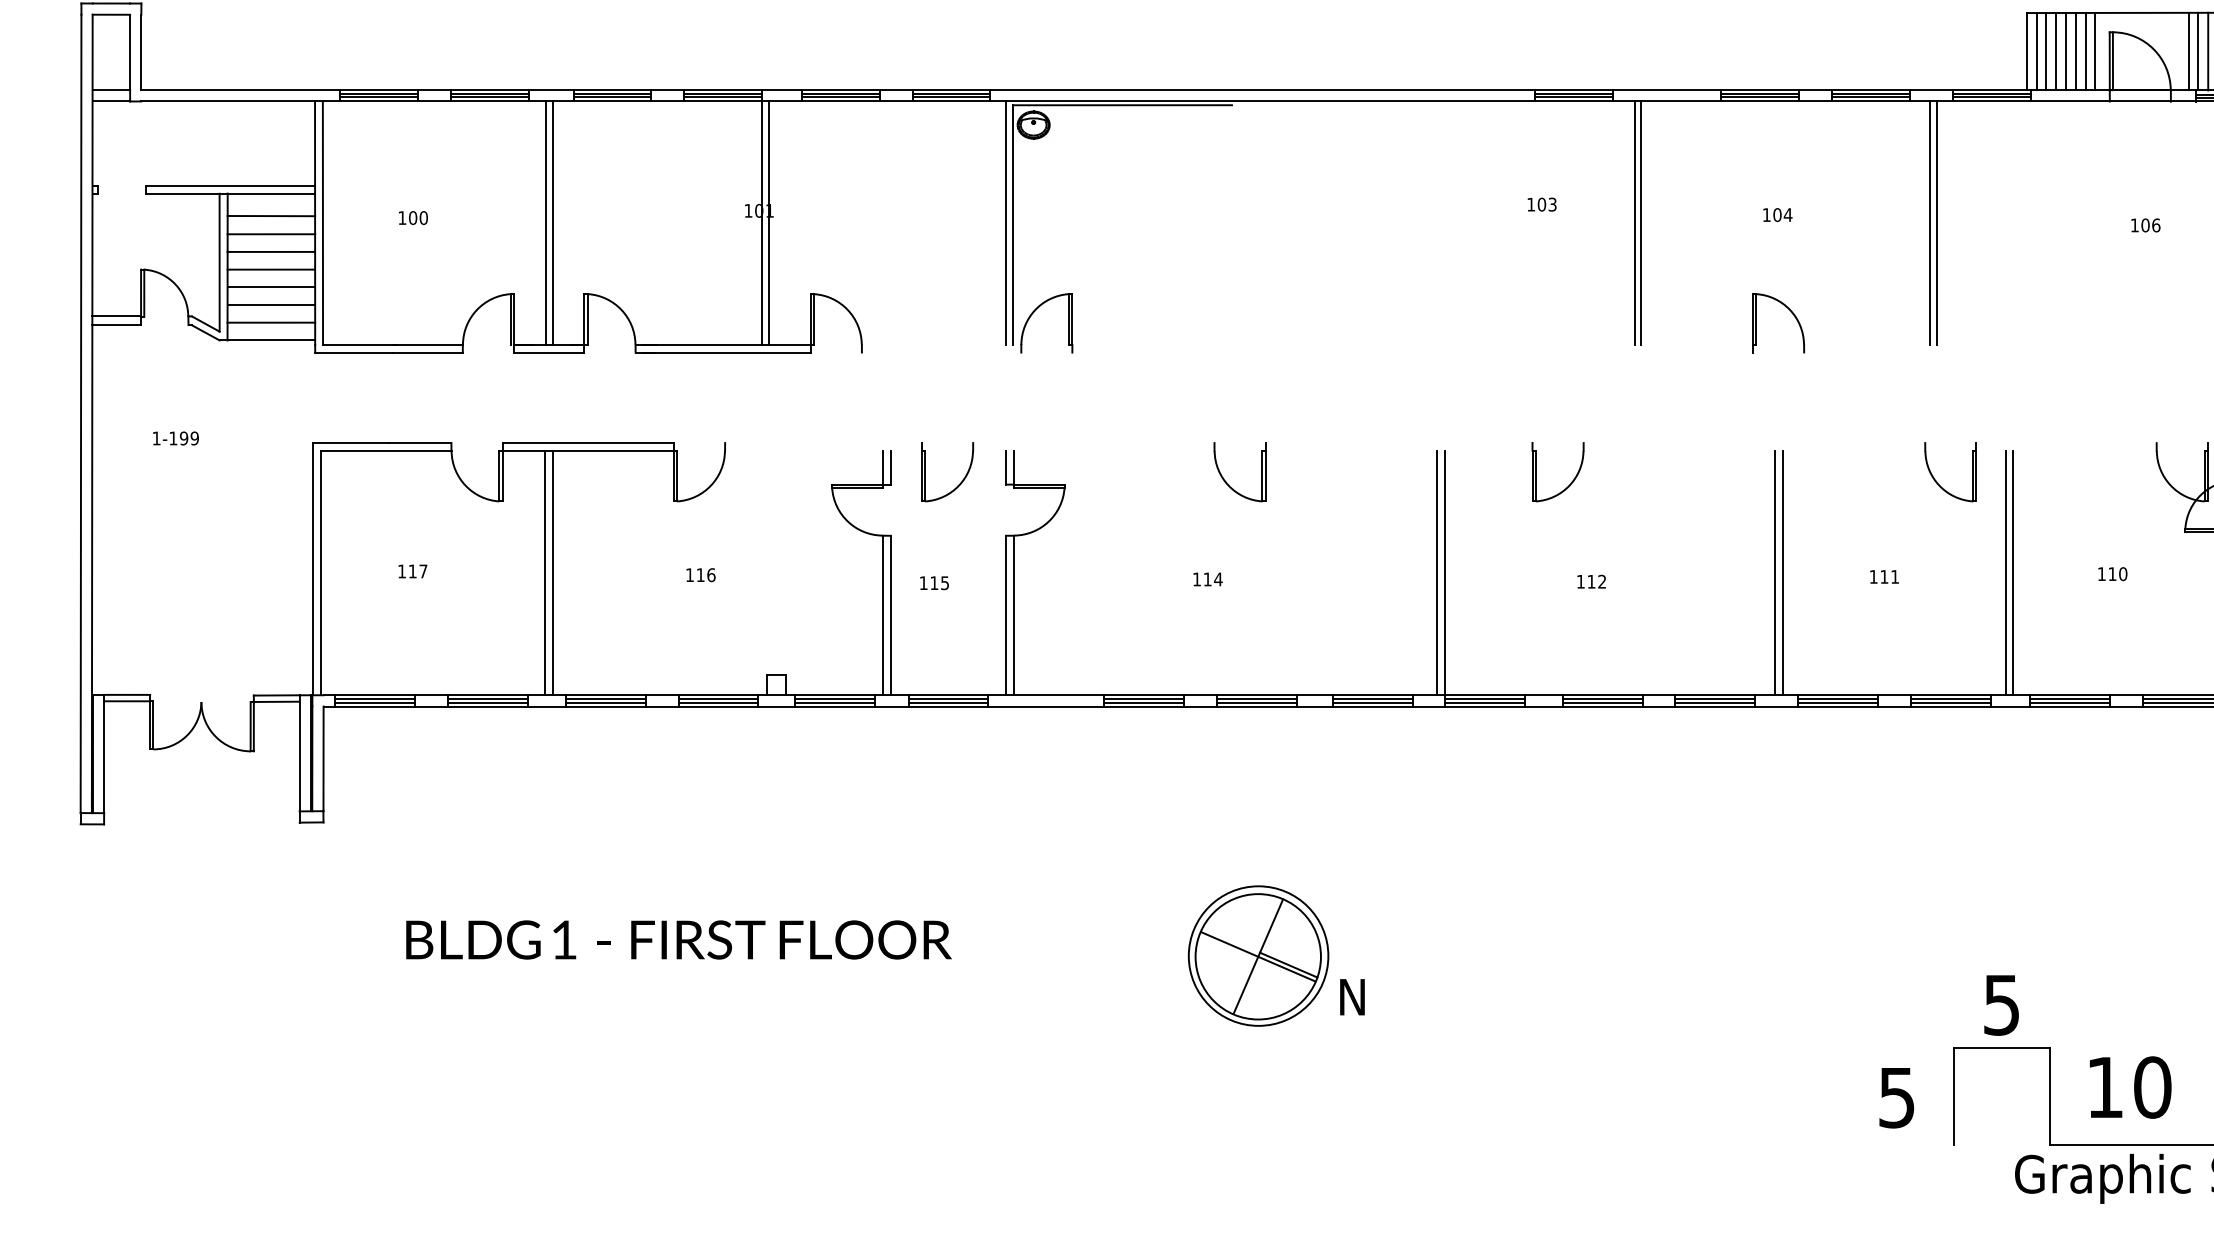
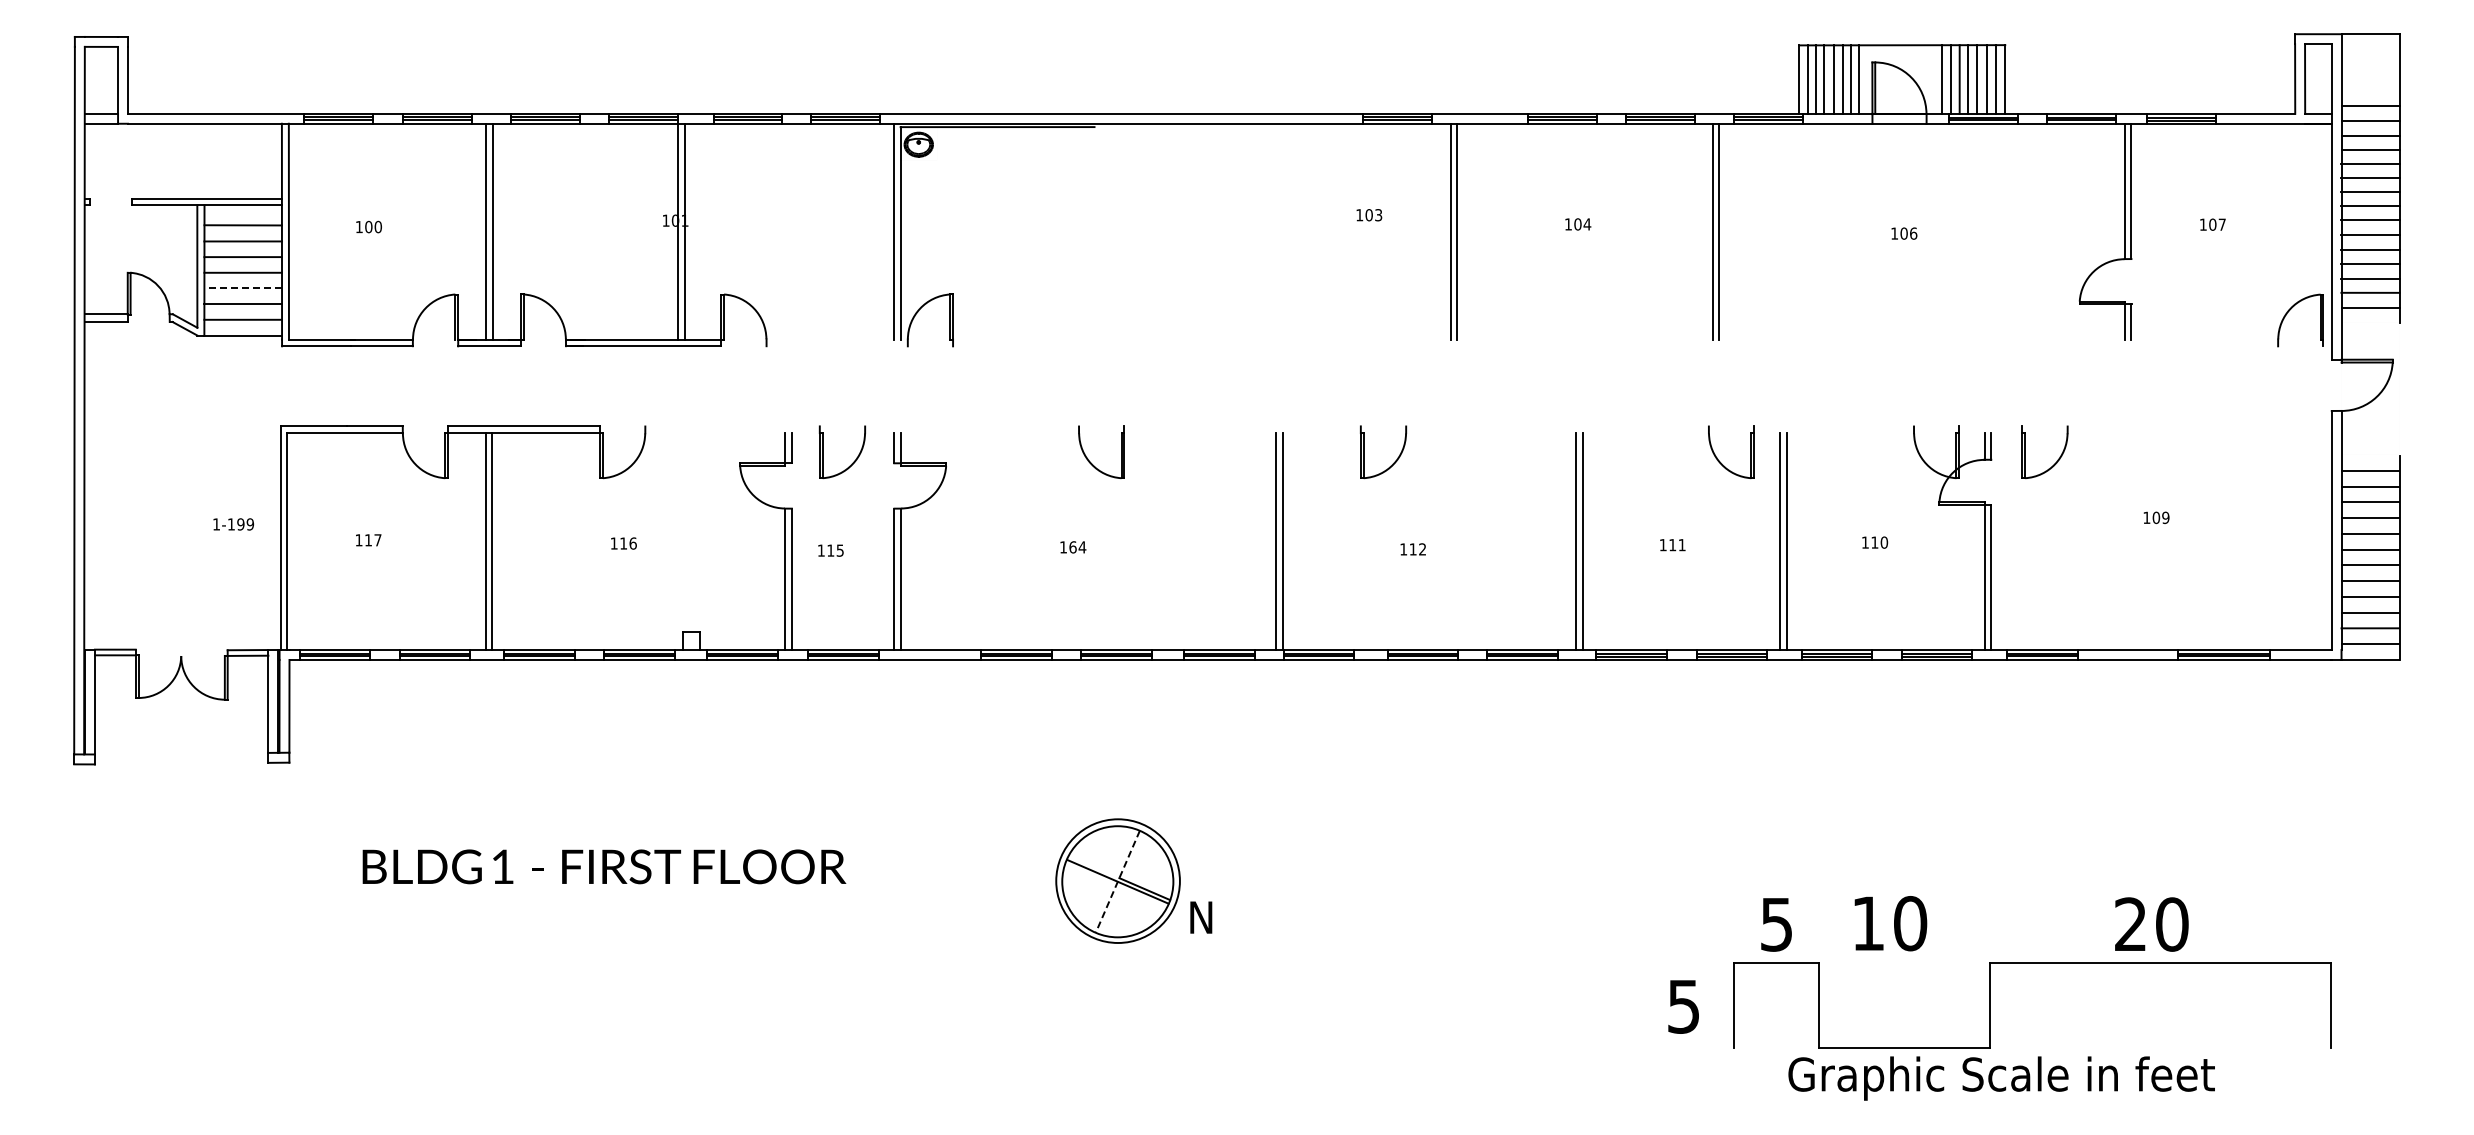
line: (271, 287) -> (243, 288), solid -> dashed
part: (1789, 311) -> (1588, 309), removed
text: (175, 438) -> (233, 524), moved
text: (1207, 579) -> (1072, 547), 114 -> 164
line: (1257, 956) -> (1117, 881), solid -> dashed
text: (2130, 1087) -> (1890, 923), moved

